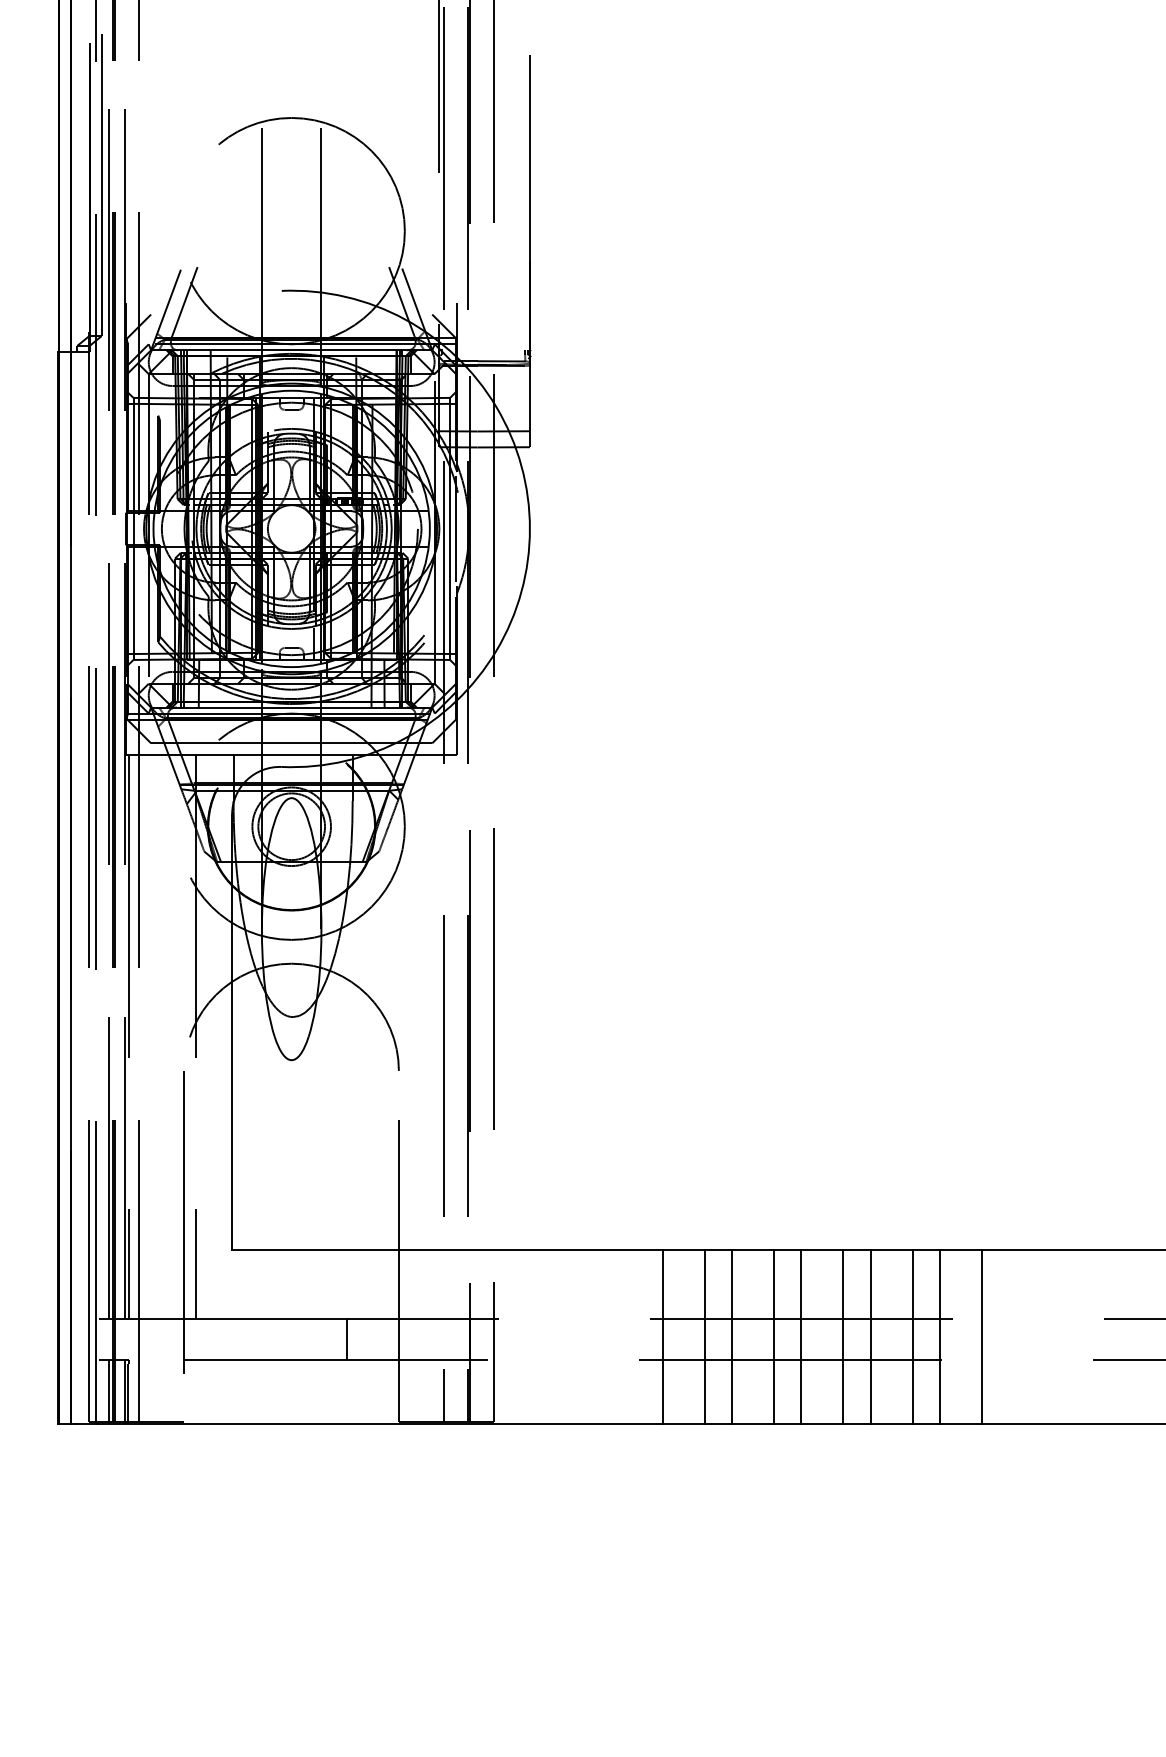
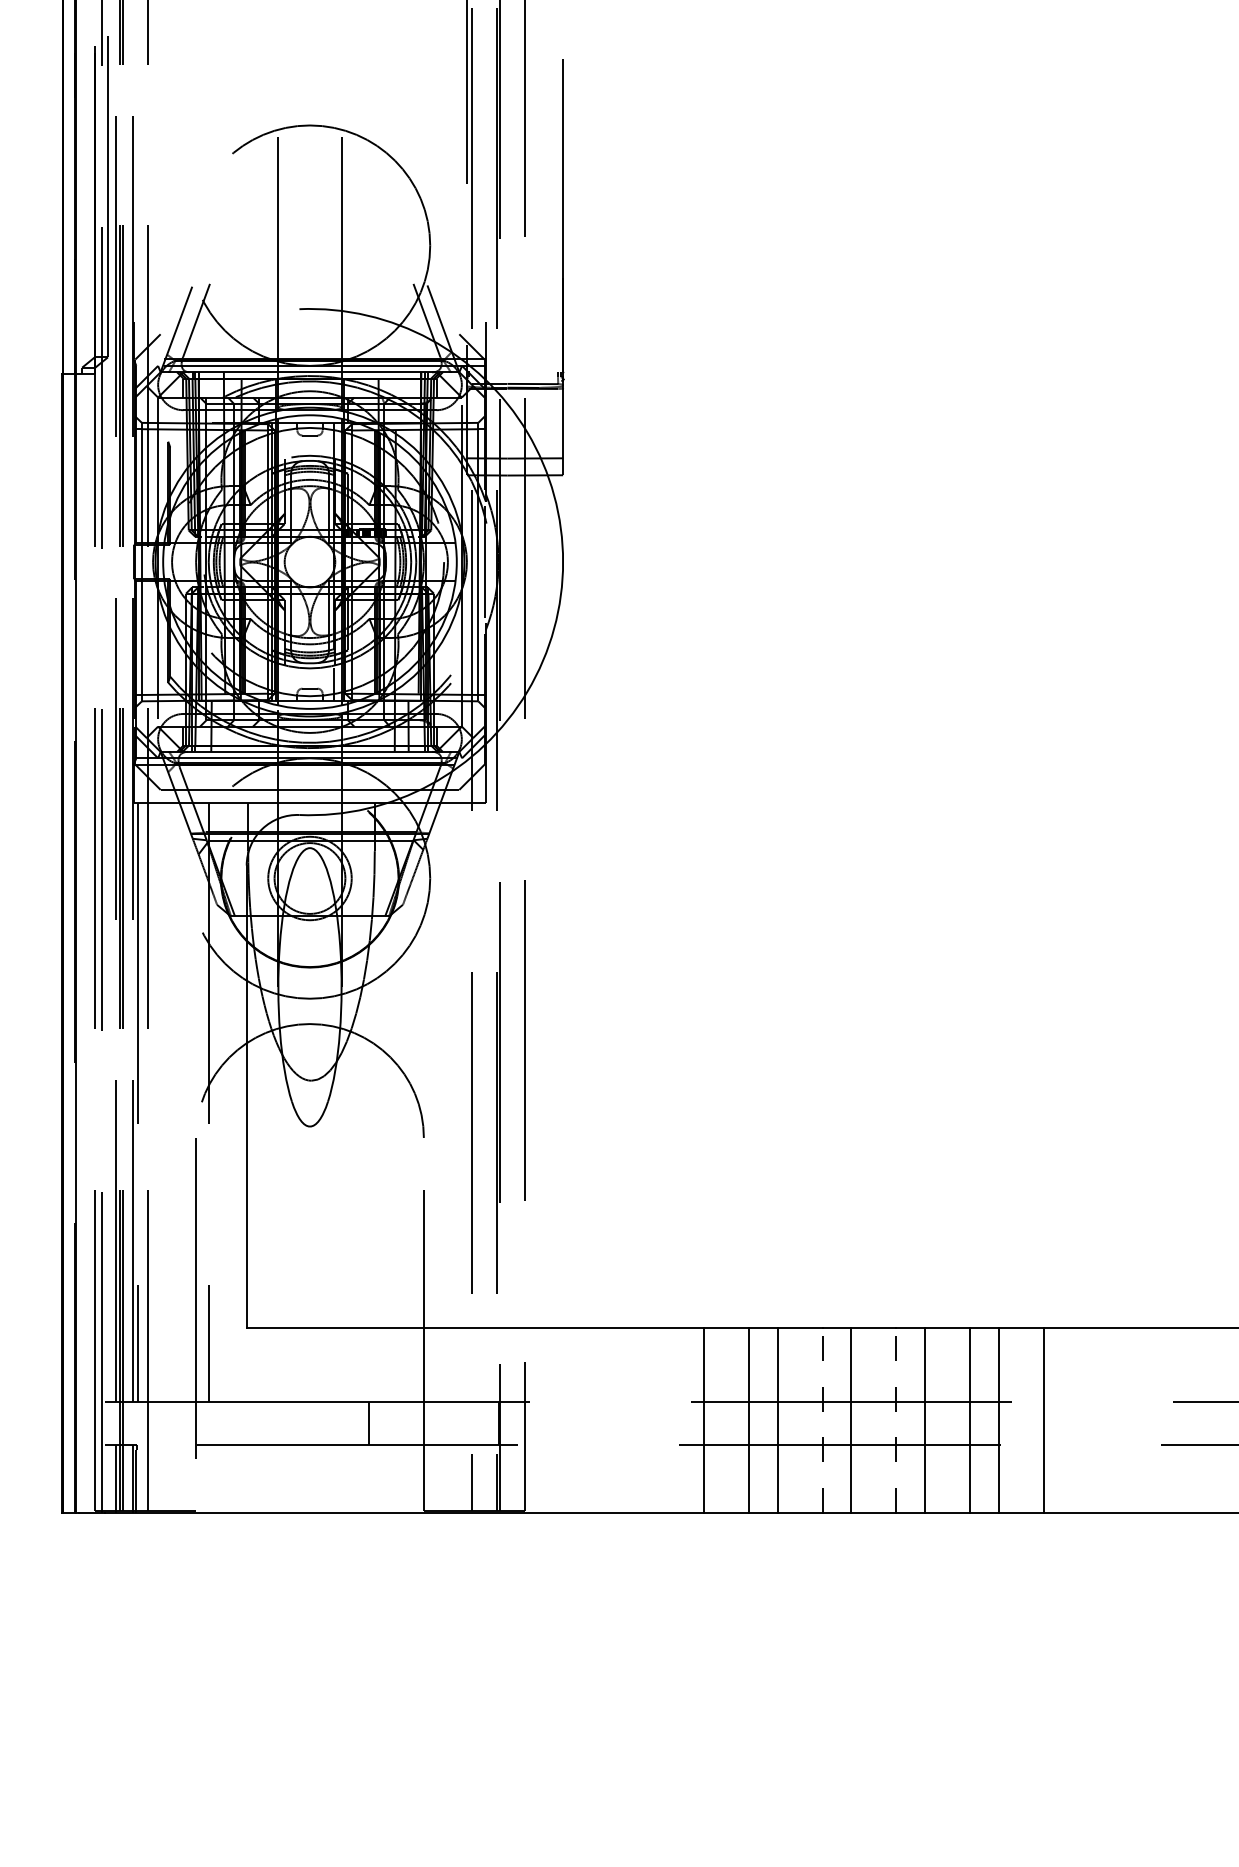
line: (774, 1336) -> (822, 1420), solid -> dashed
line: (843, 1336) -> (896, 1420), solid -> dashed

